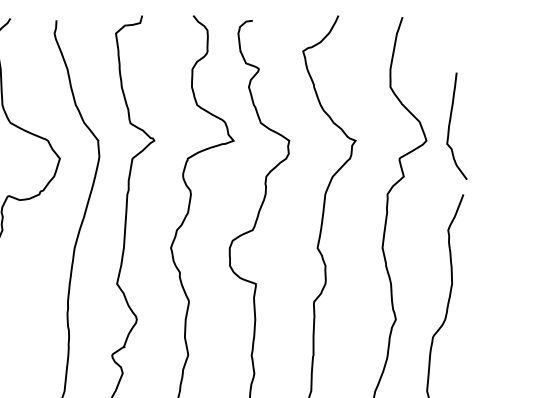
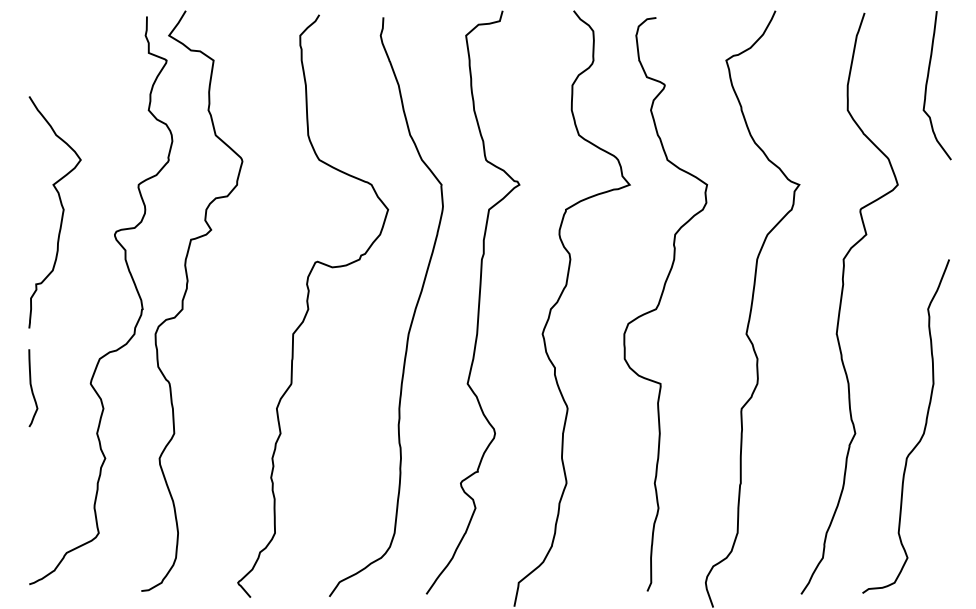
curve: (449, 126) -> (927, 85), moved

